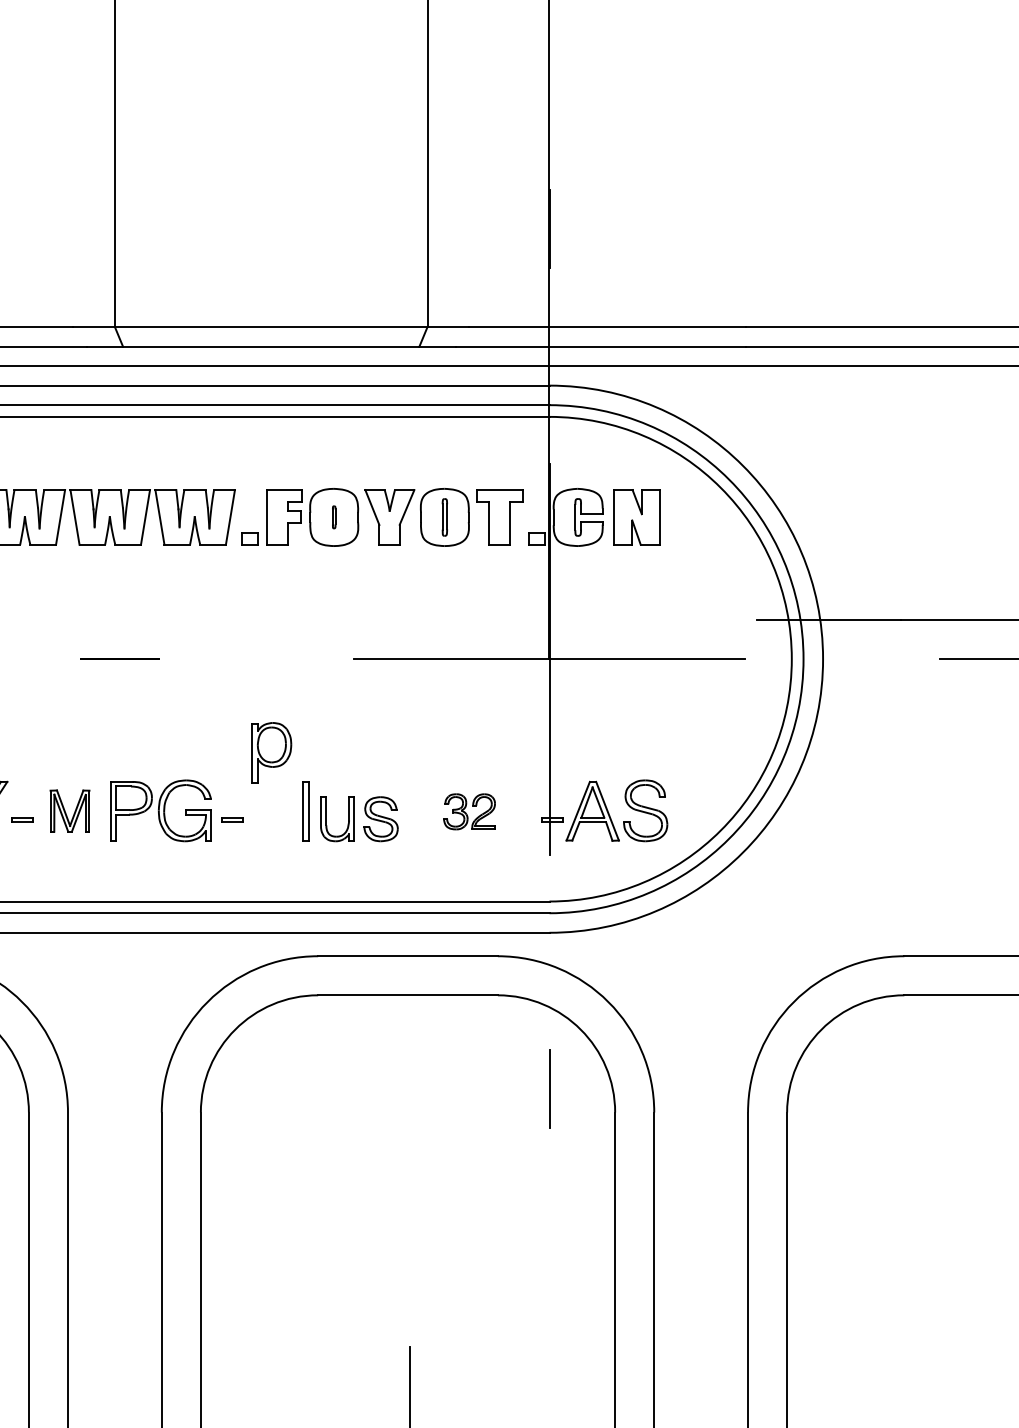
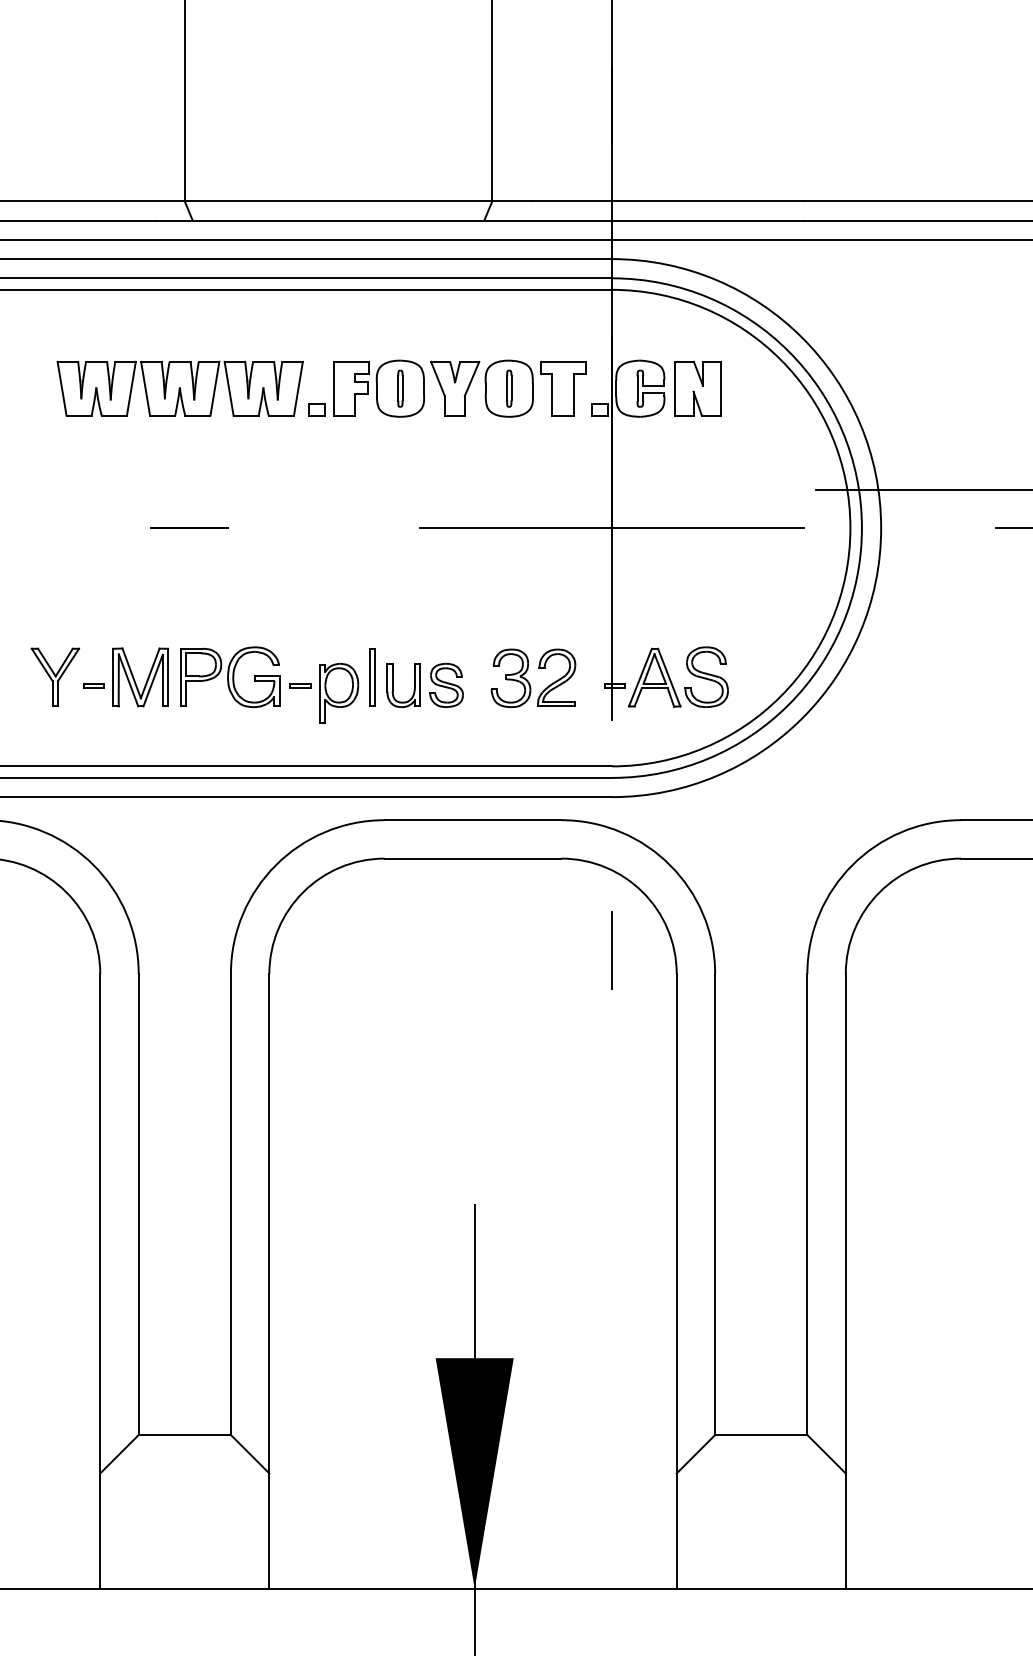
part: (334, 517) -> (400, 388), size x1.67
part: (272, 752) -> (339, 692), moved
part: (69, 811) -> (140, 677), size x1.43
part: (469, 811) -> (533, 677), size x1.67

